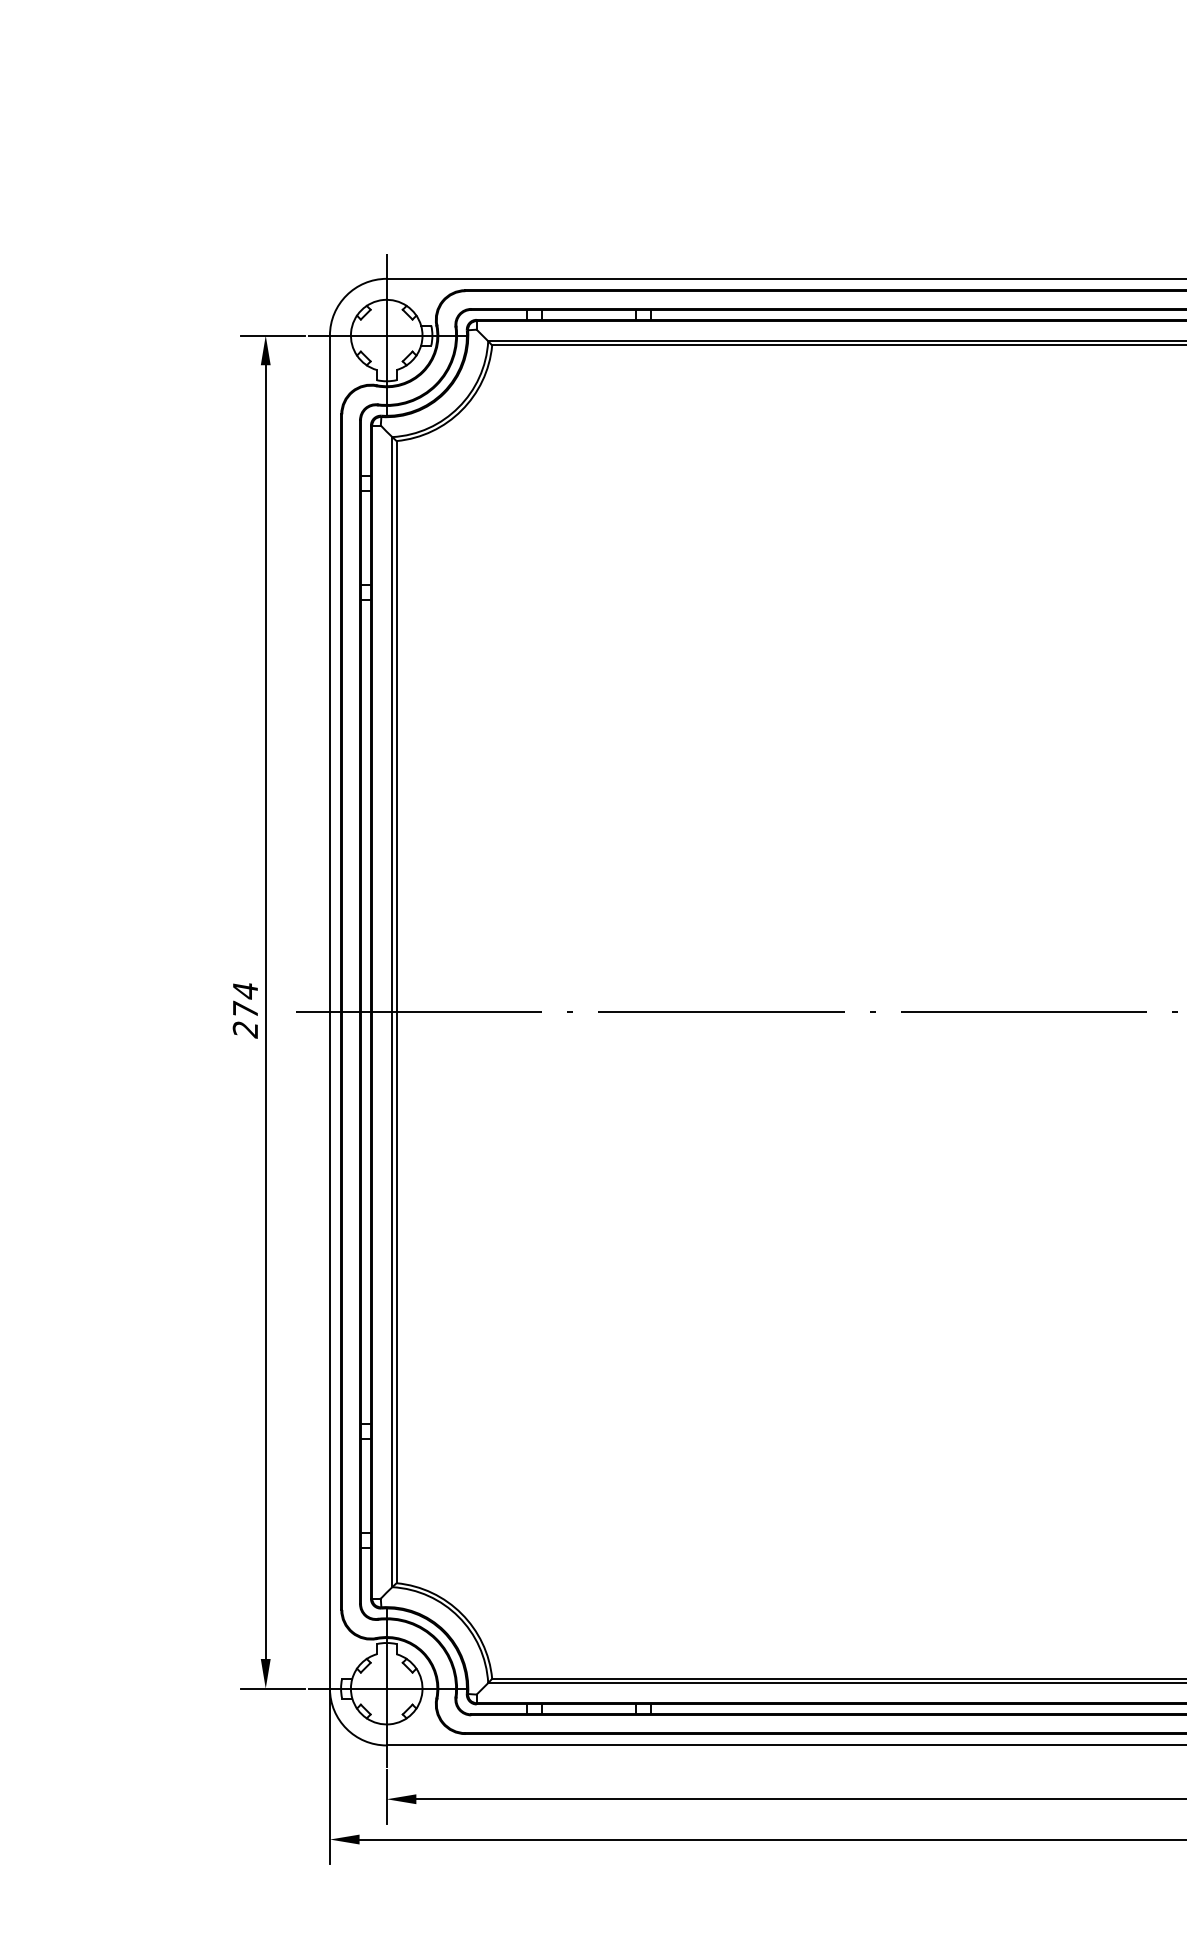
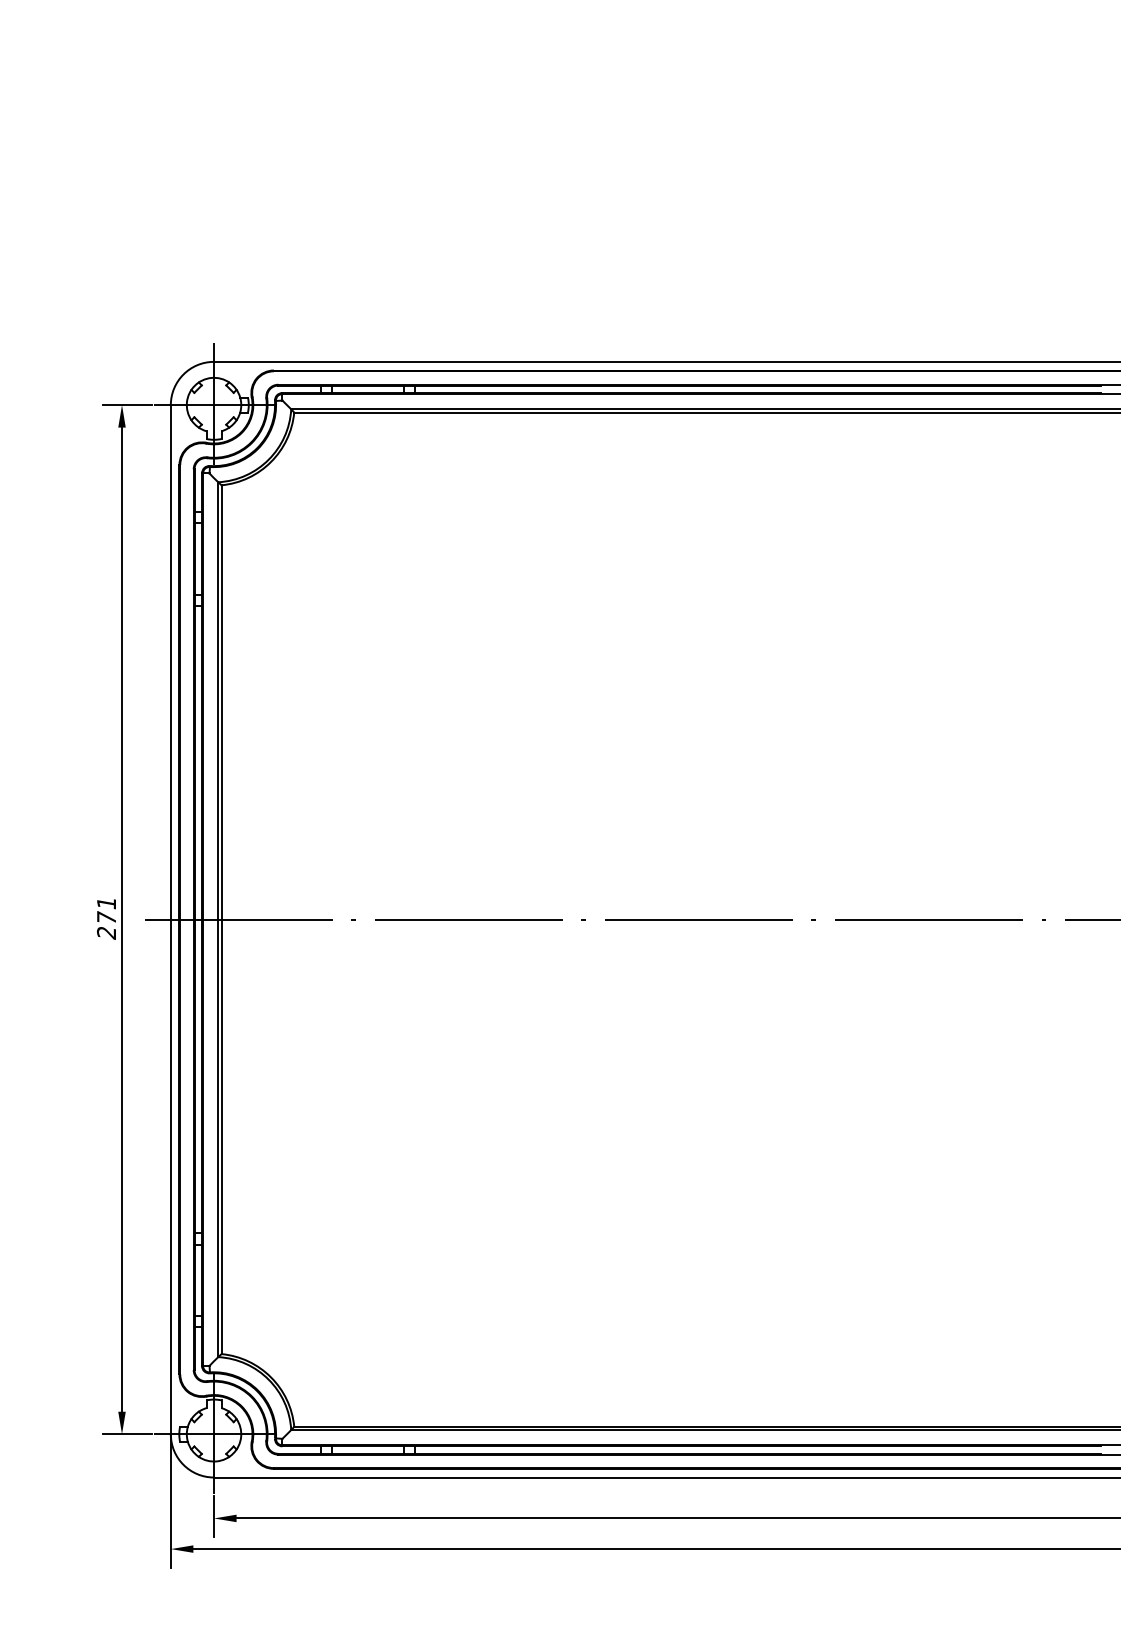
text: (245, 990) -> (106, 903), 274 -> 271

